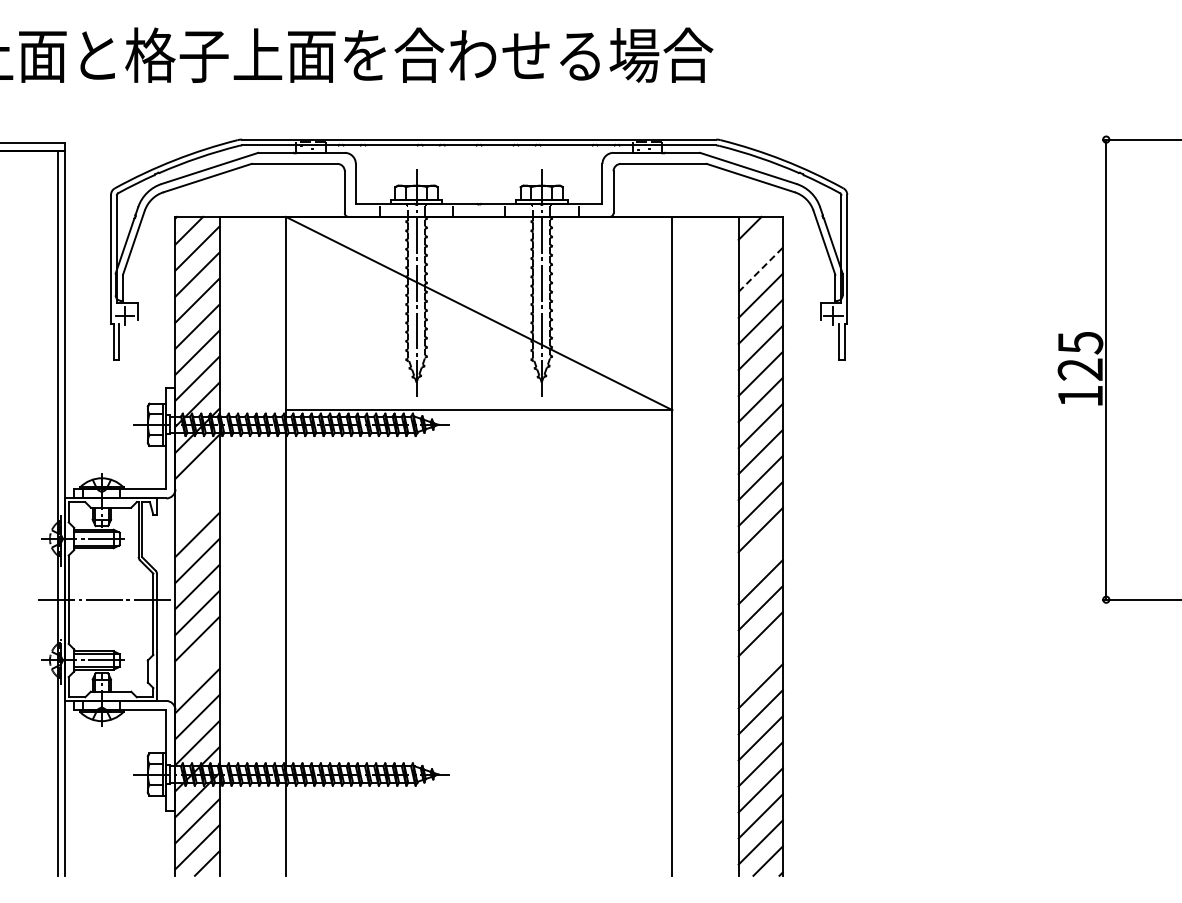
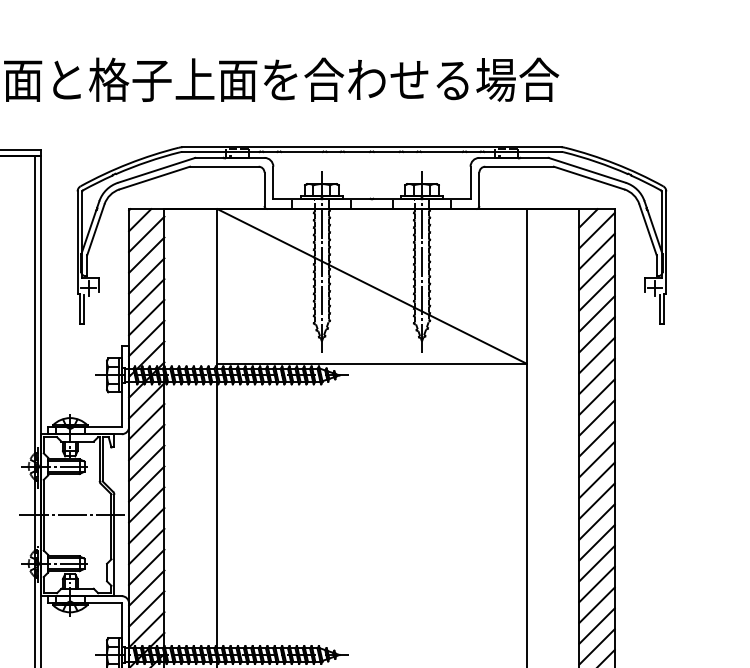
line: (760, 243) -> (596, 230), added
line: (761, 269) -> (597, 251), dashed -> solid
line: (197, 482) -> (146, 421), added
line: (197, 508) -> (146, 442), added
line: (760, 556) -> (596, 480), added
line: (760, 660) -> (596, 563), added
line: (197, 664) -> (146, 566), added

